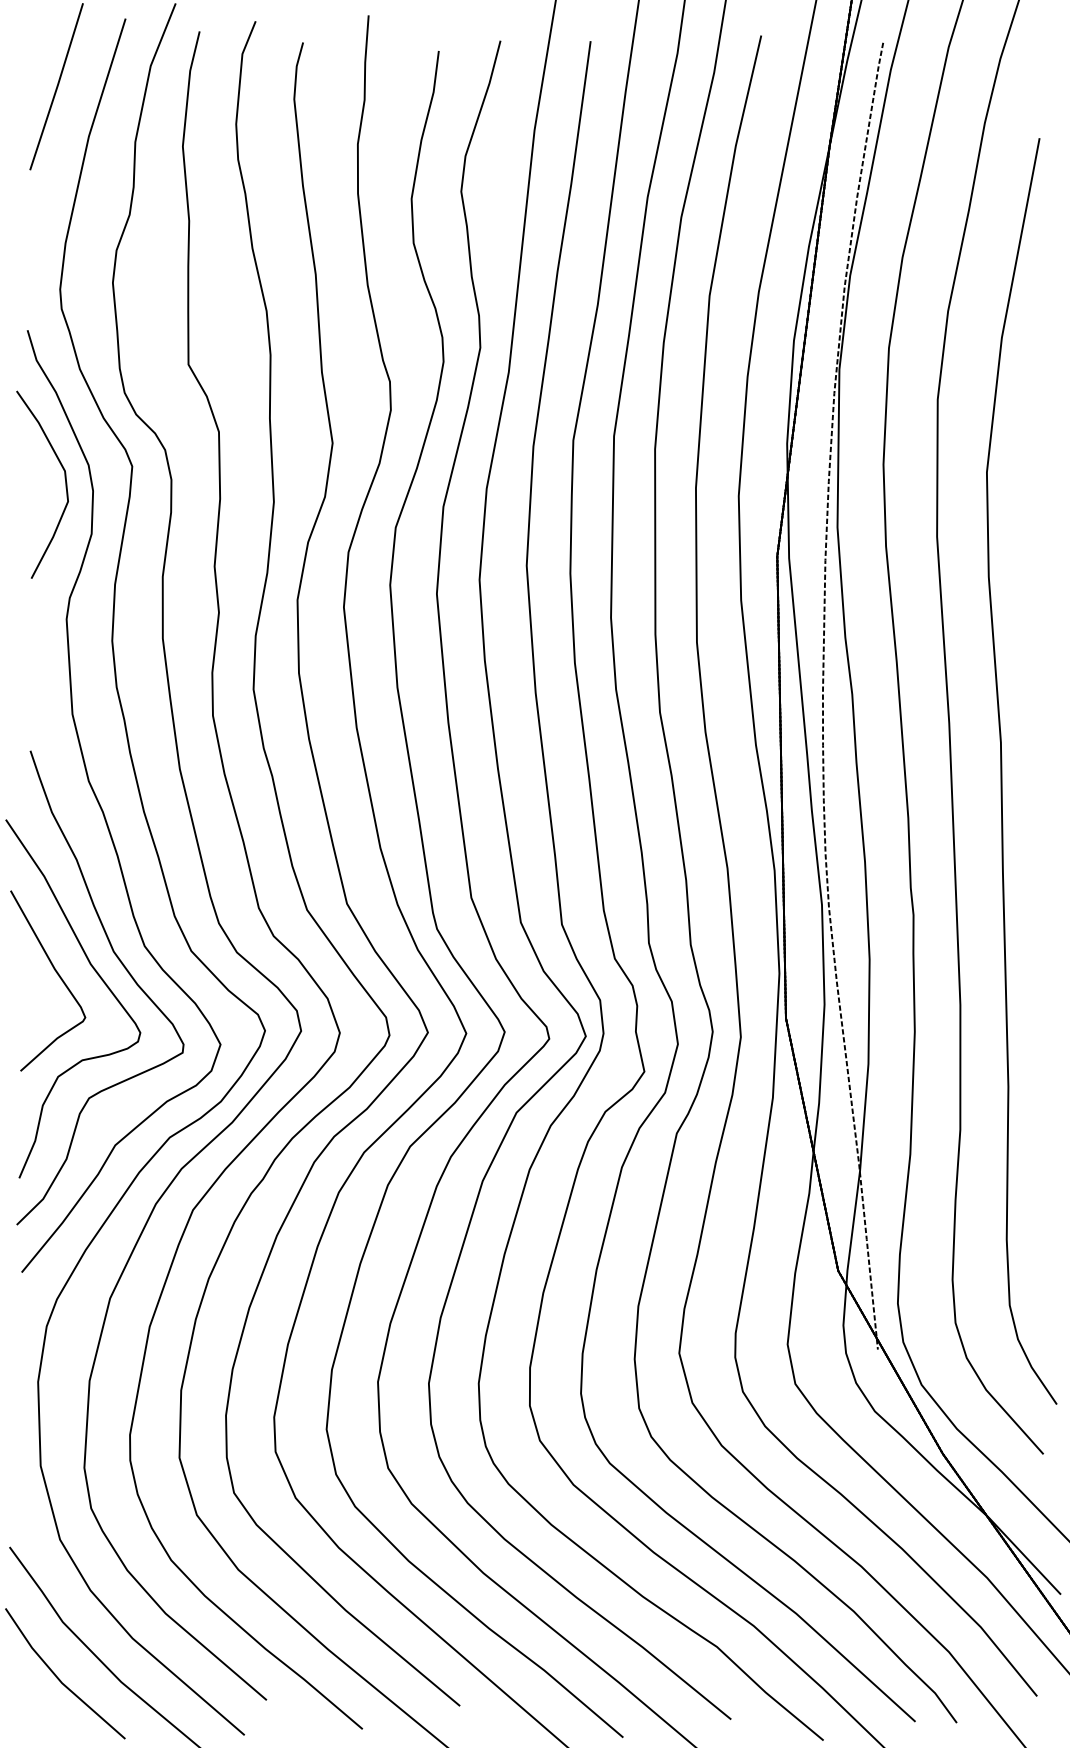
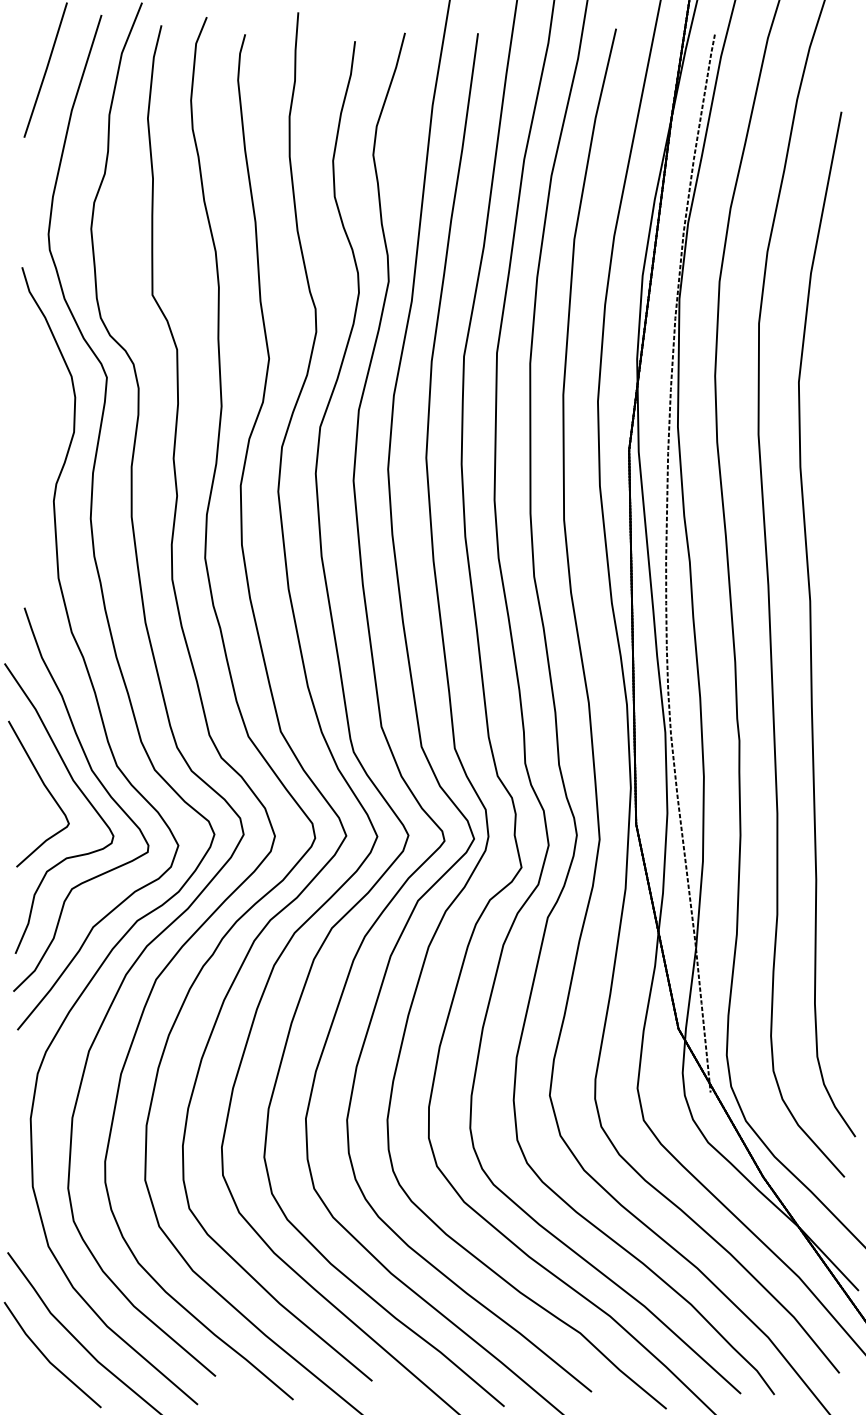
curve: (64, 478) -> (52, 387), removed

